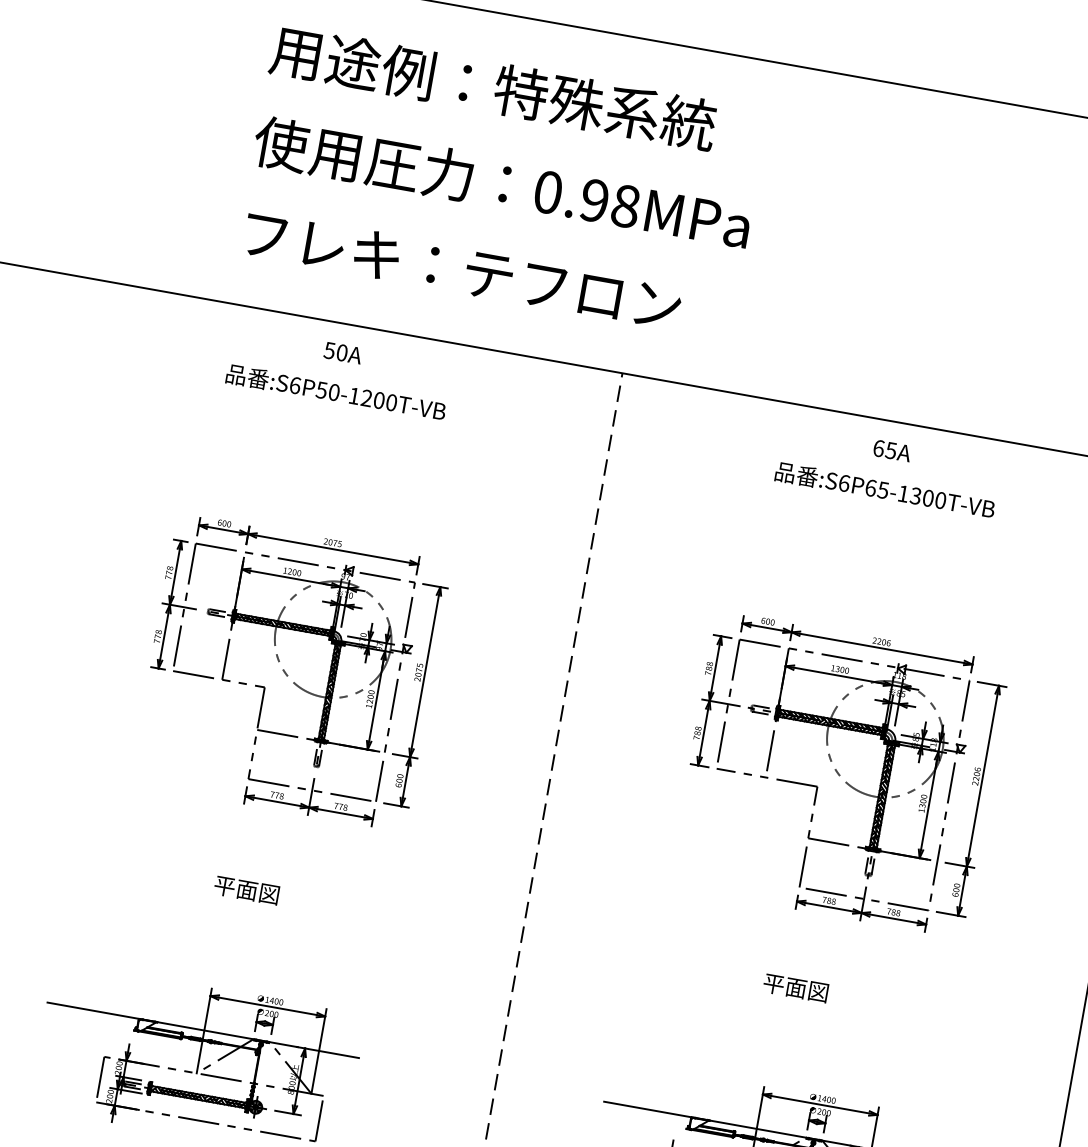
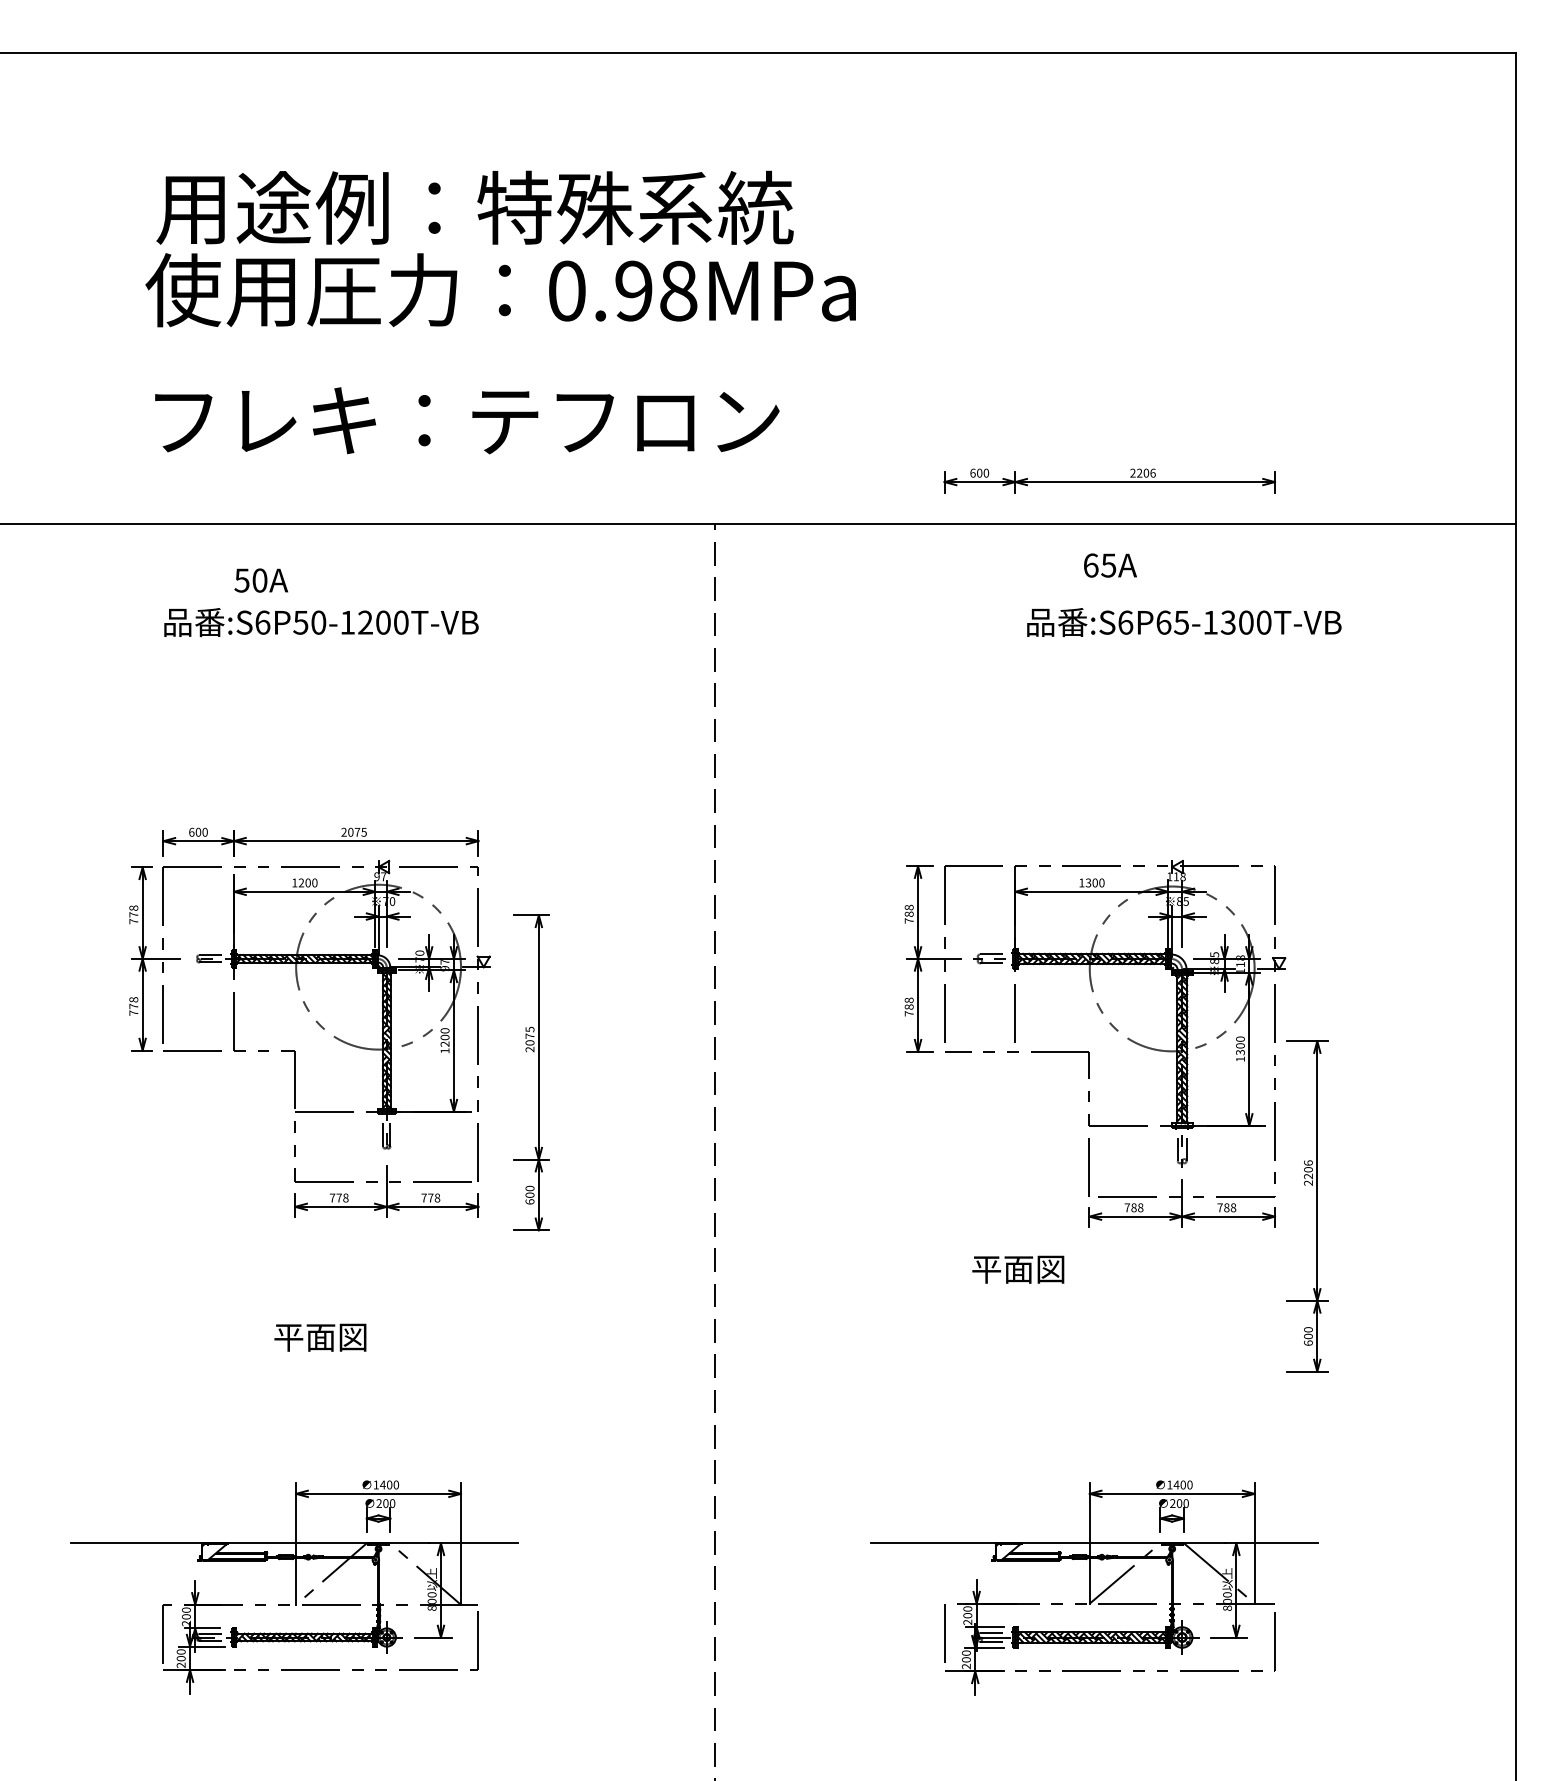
text: (493, 87) -> (474, 207), moved
text: (343, 353) -> (261, 580), moved
text: (885, 490) -> (1184, 622), moved
part: (857, 642) -> (1109, 480), moved
part: (420, 696) -> (538, 1072), moved
part: (978, 800) -> (1316, 1206), moved
text: (795, 988) -> (1018, 1269), moved

